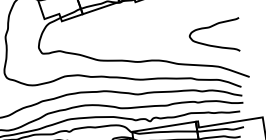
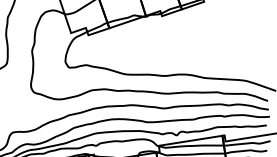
curve: (209, 28) -> (236, 42), removed

